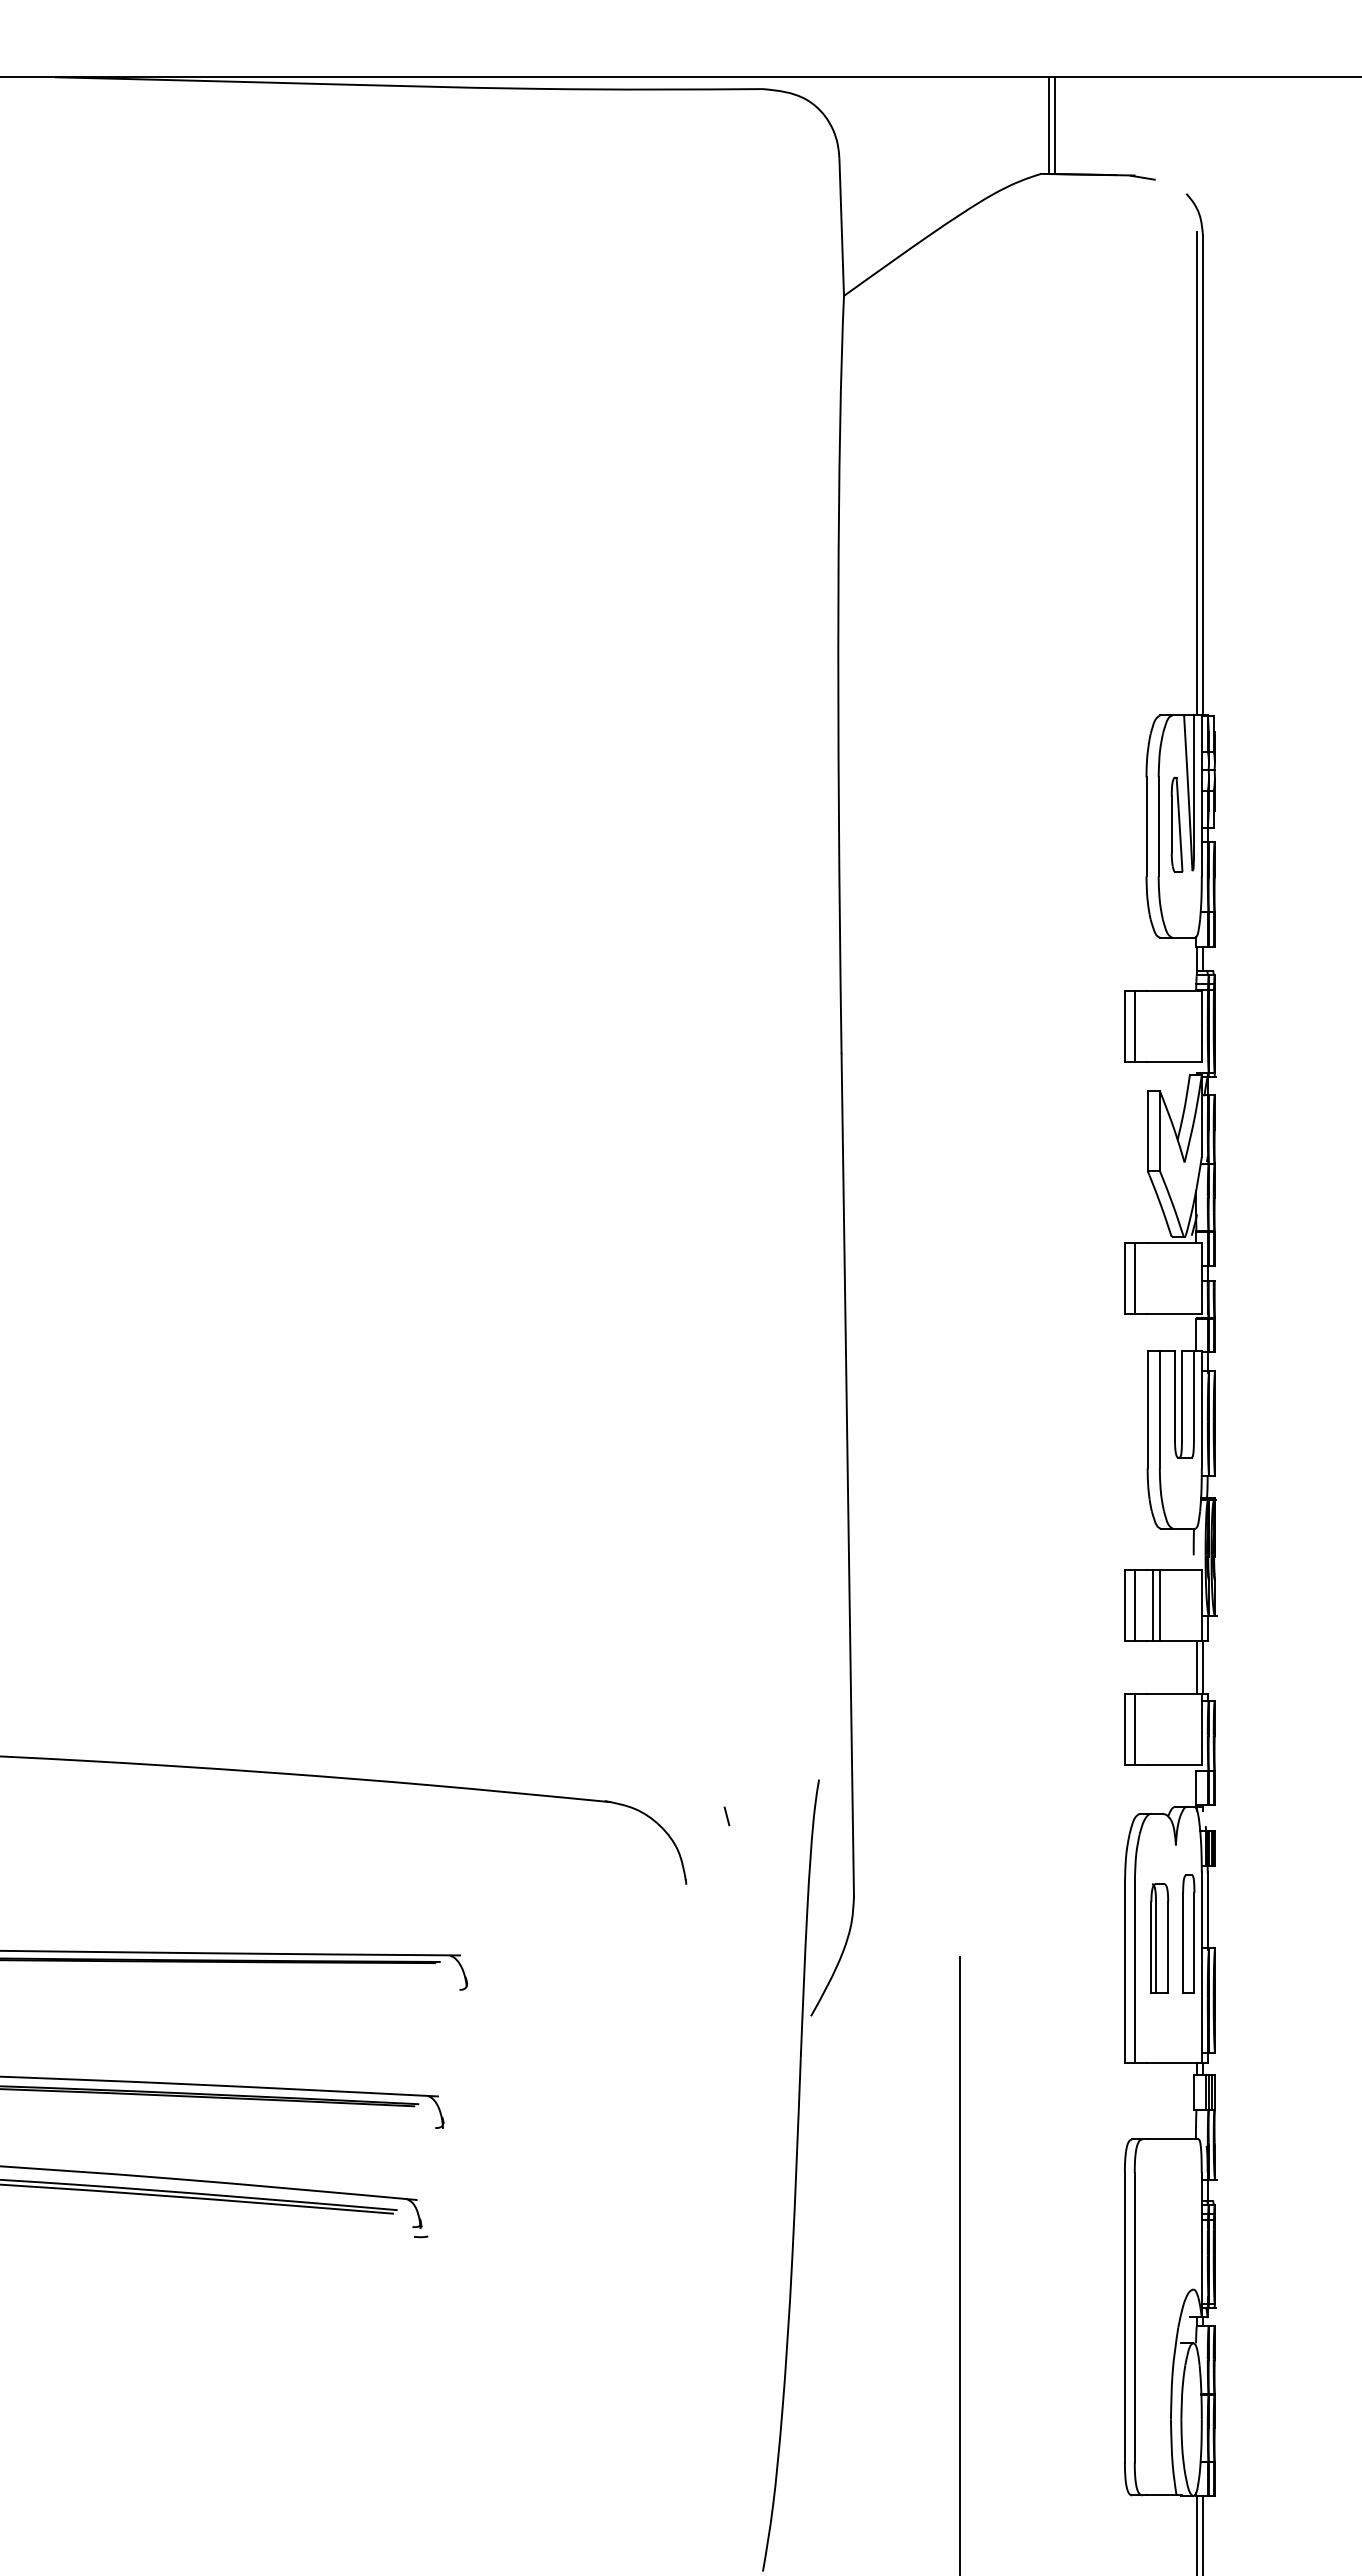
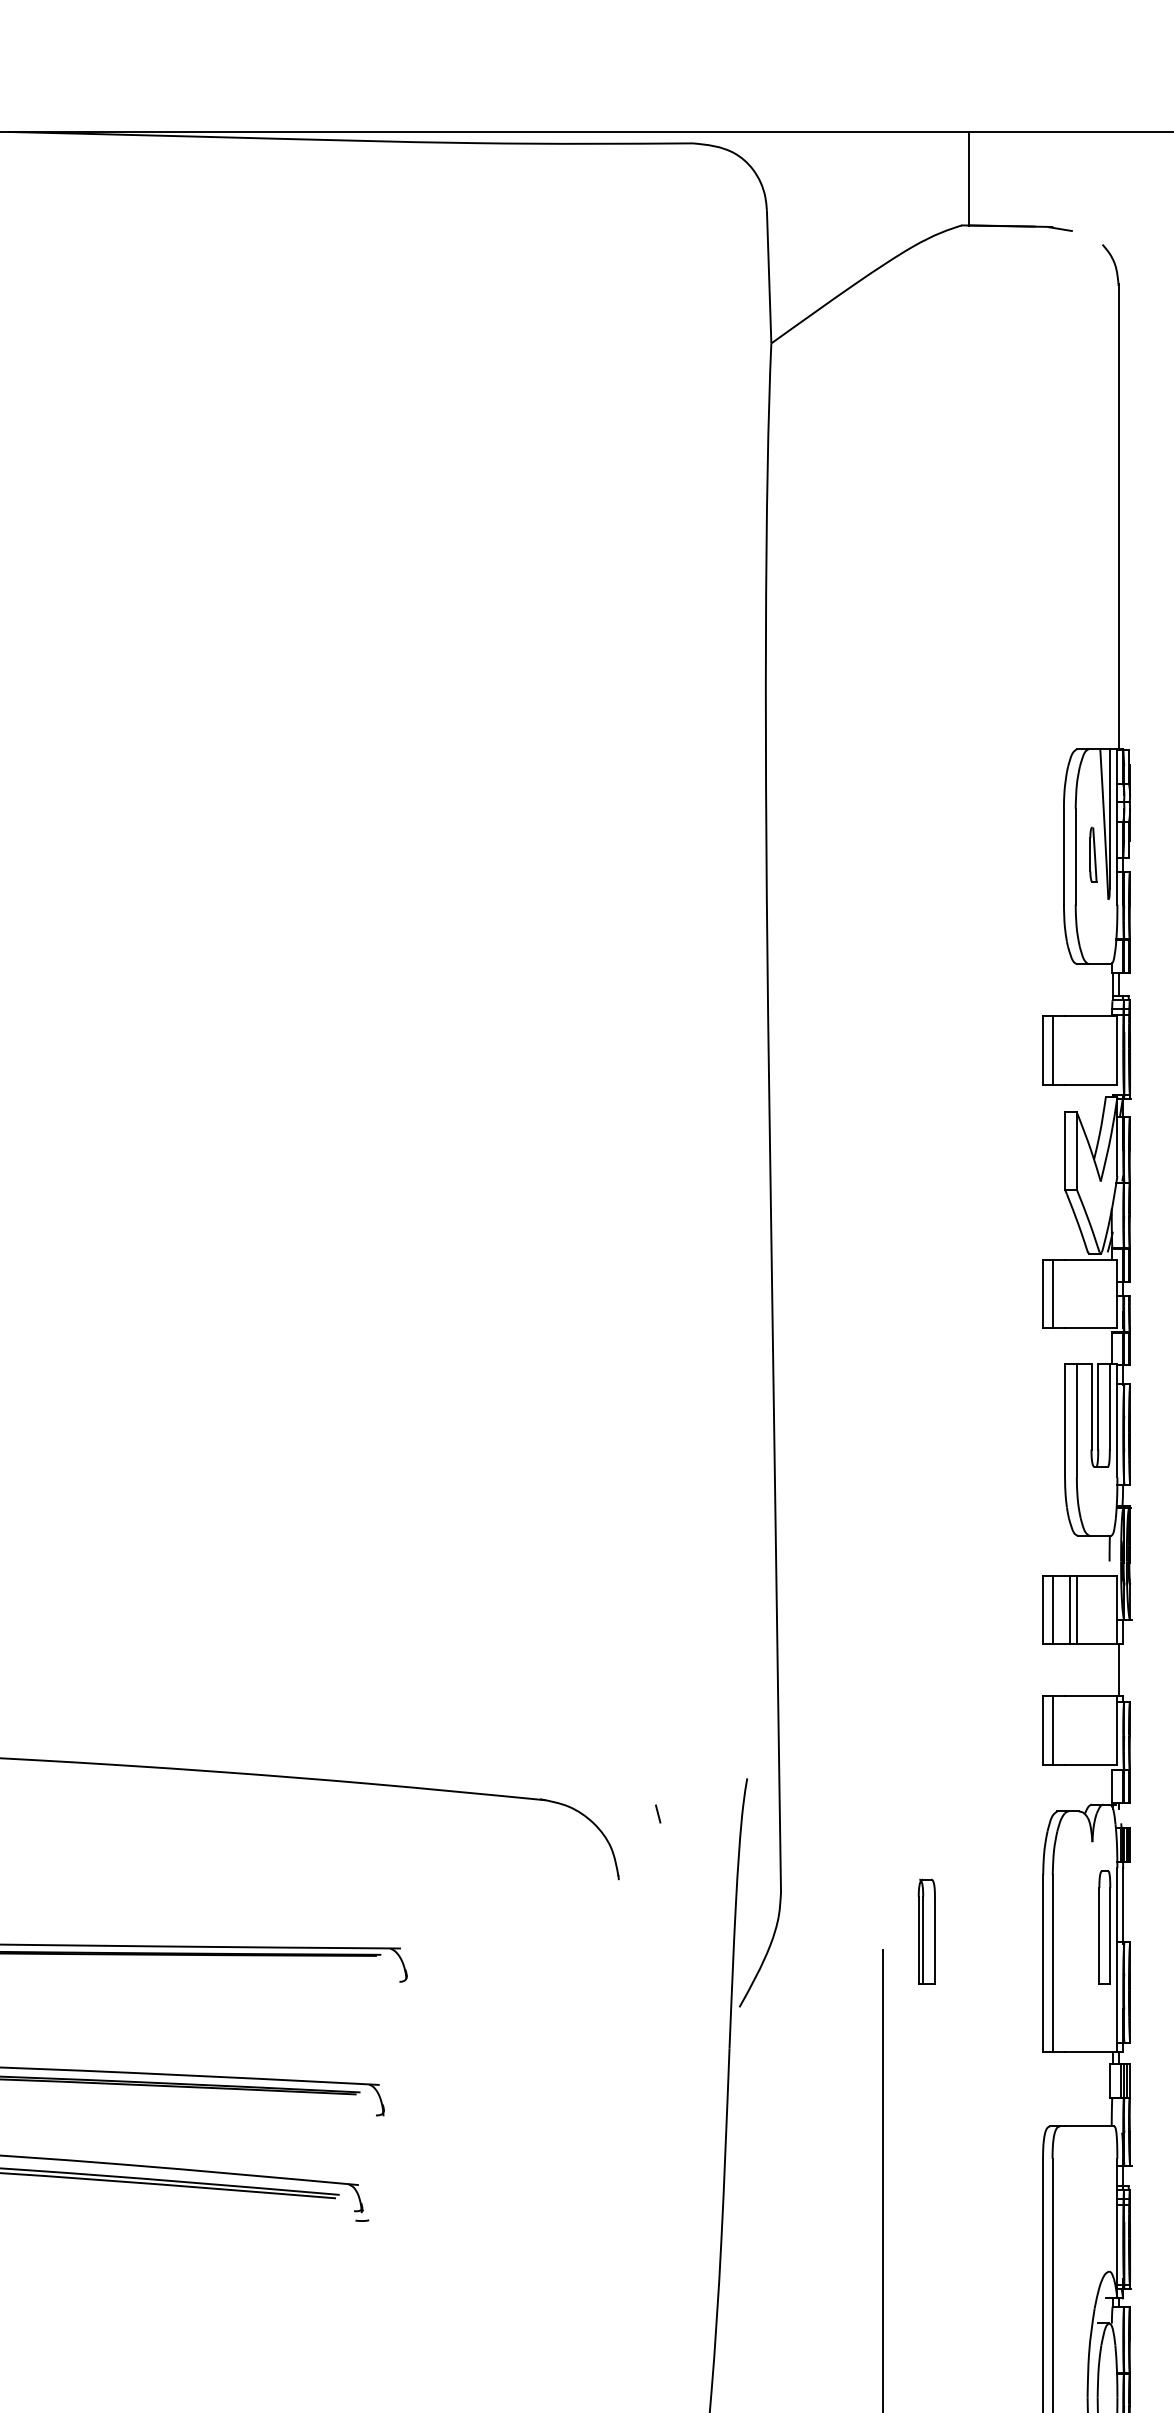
line: (1054, 125) -> (974, 178), removed
line: (1197, 473) -> (1113, 515), removed
part: (1176, 824) -> (1092, 854), size x0.6
line: (1197, 1667) -> (1113, 1670), removed
part: (1159, 1938) -> (926, 1932), moved

